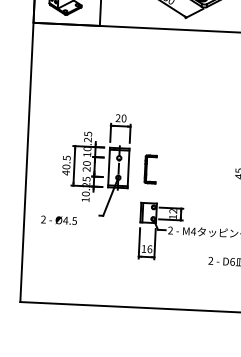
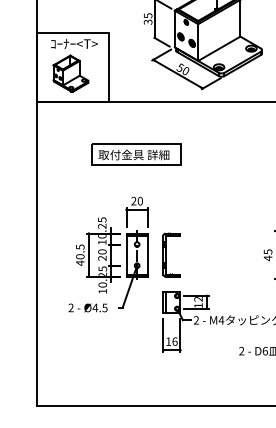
part: (122, 75) -> (136, 154), added
part: (150, 168) -> (171, 254), size x1.43
text: (58, 219) -> (87, 307), moved

